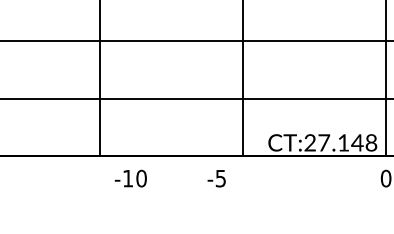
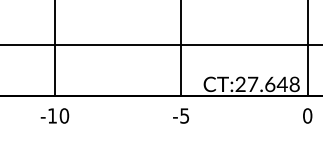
text: (343, 142) -> (270, 84), CT:27.148 -> CT:27.648
text: (130, 178) -> (54, 115), moved
text: (216, 178) -> (180, 115), moved

